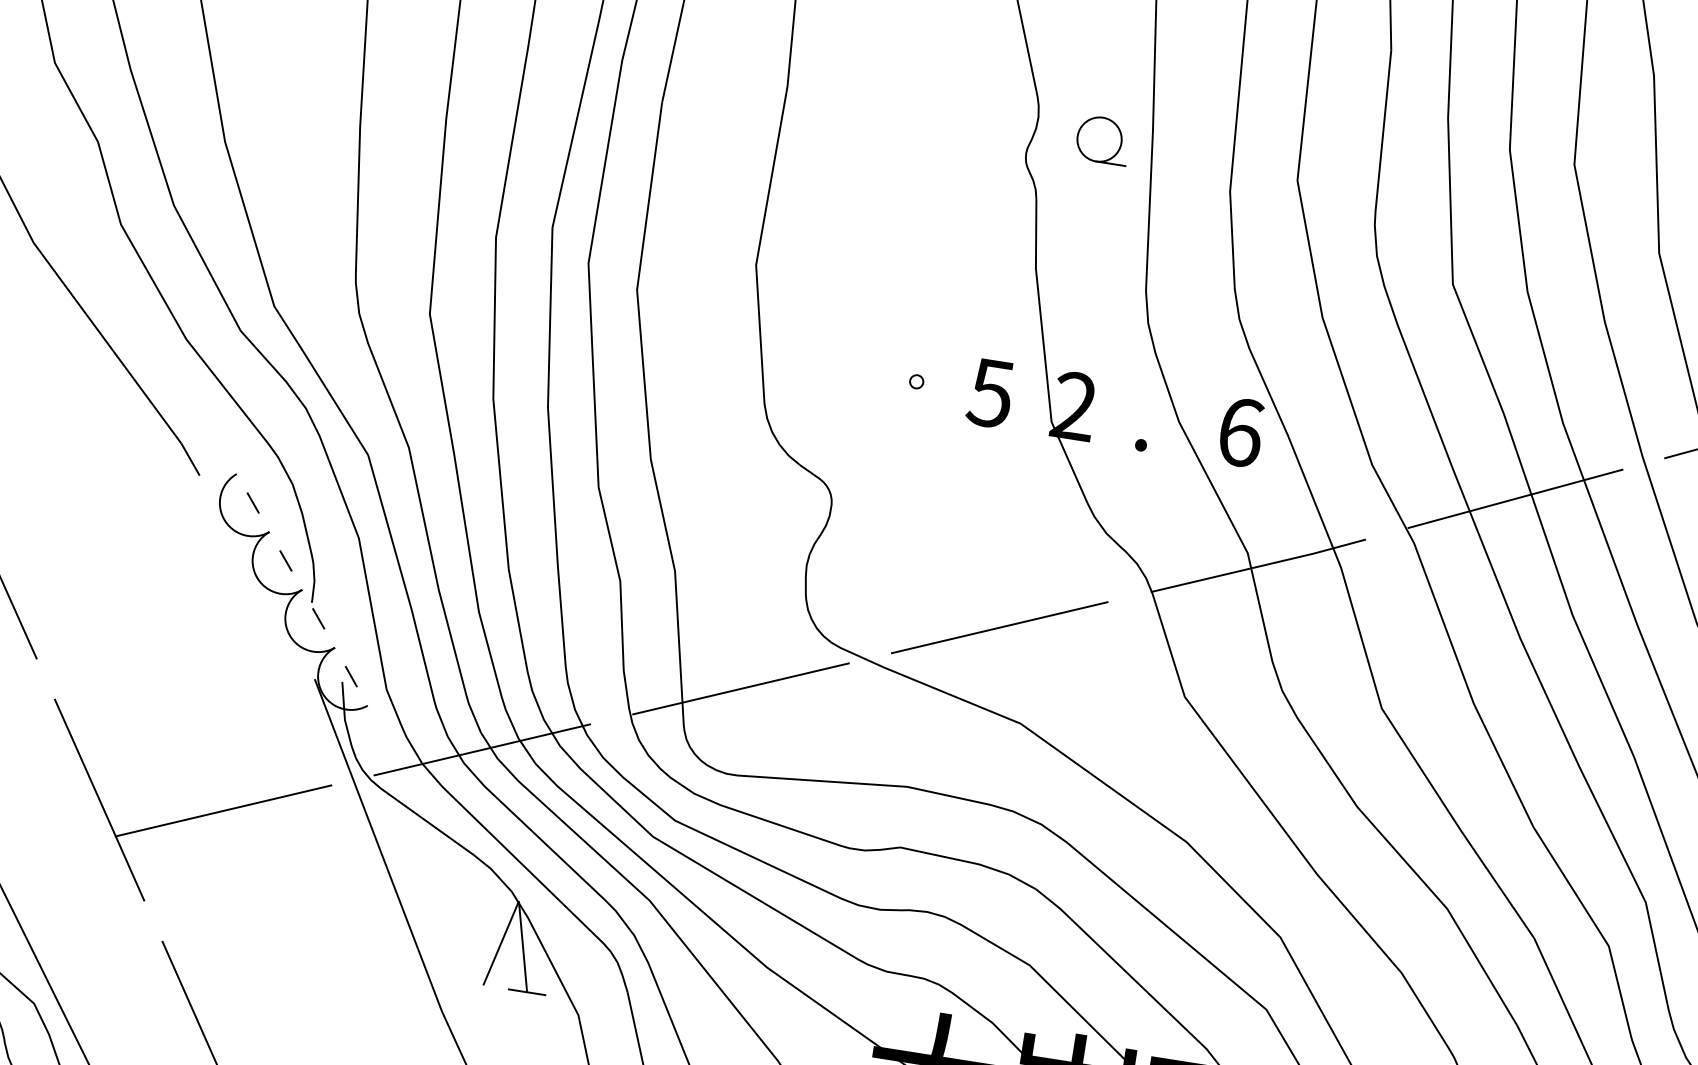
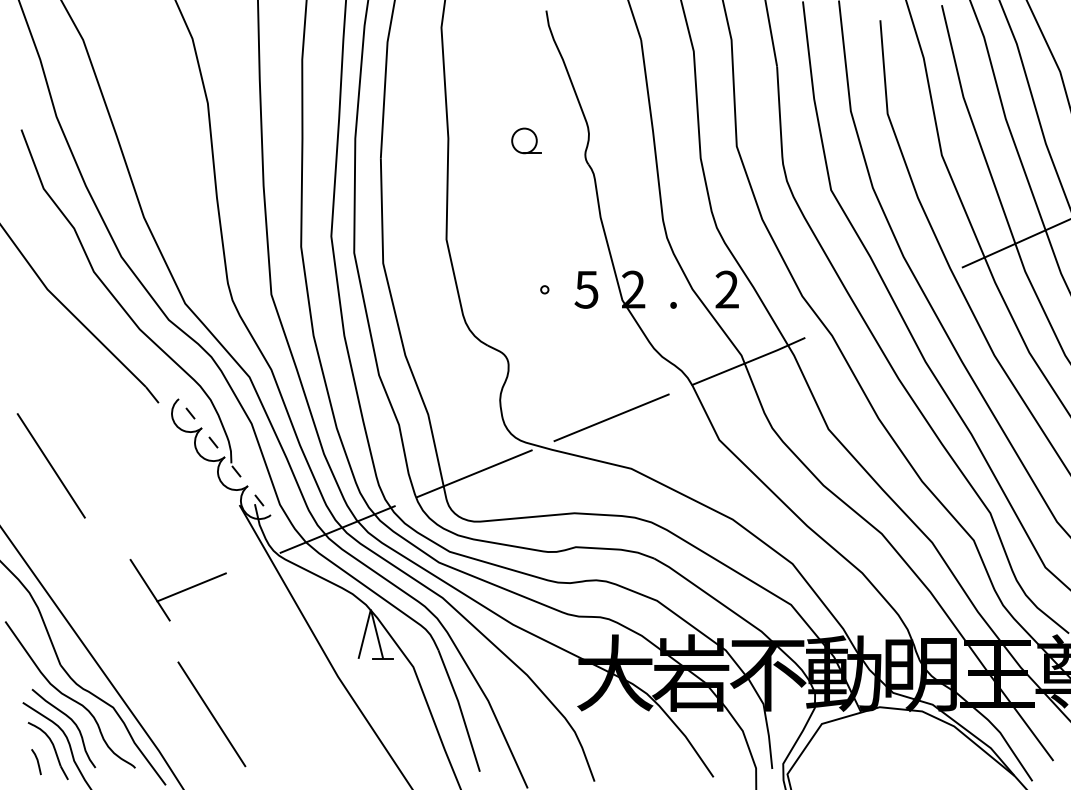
part: (1103, 139) -> (526, 140), moved
text: (1241, 432) -> (727, 289), 6 -> 2
line: (1514, 498) -> (883, 302), removed
part: (180, 813) -> (177, 590), size x0.6

